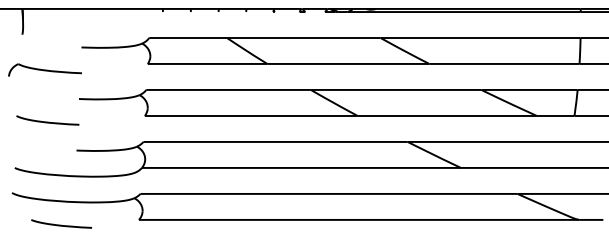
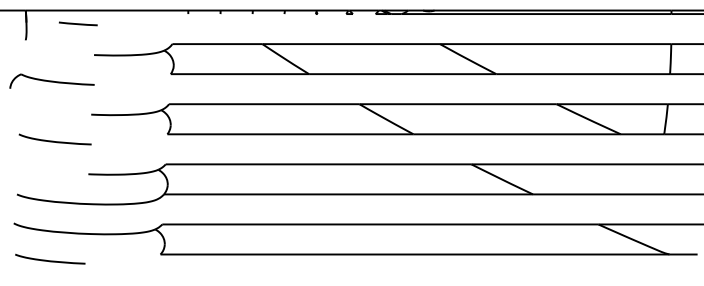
line: (67, 20) -> (77, 23), added
curve: (61, 224) -> (50, 259), moved

